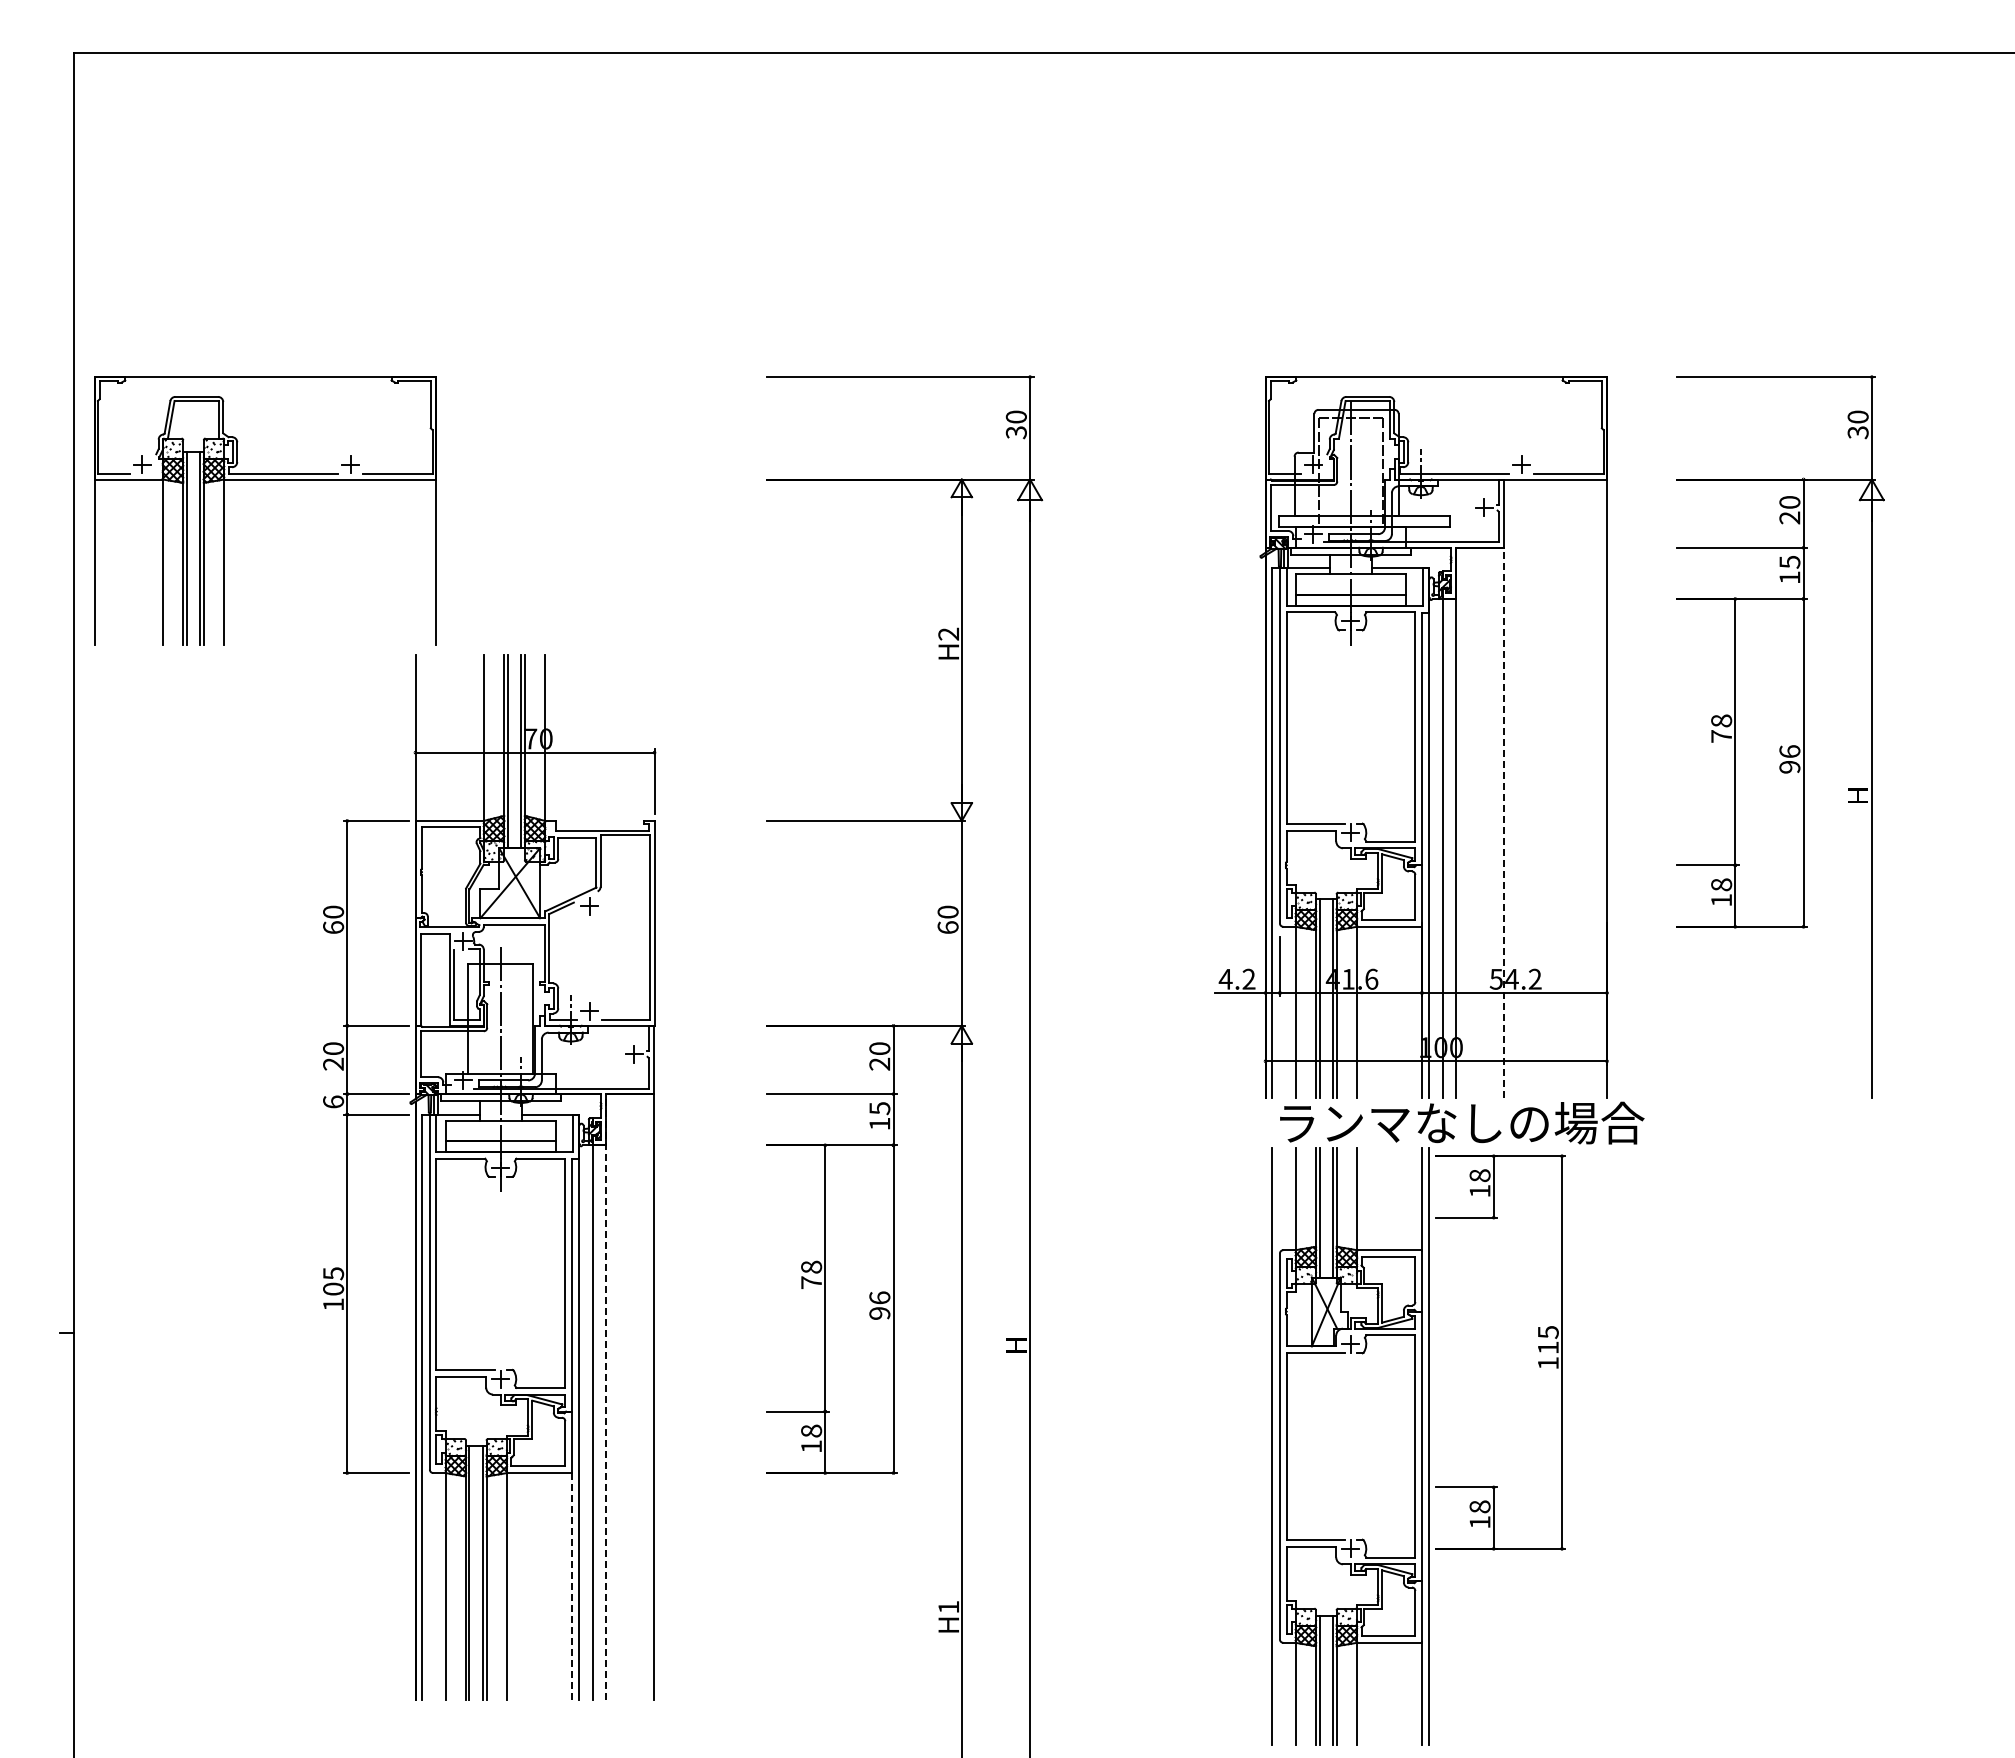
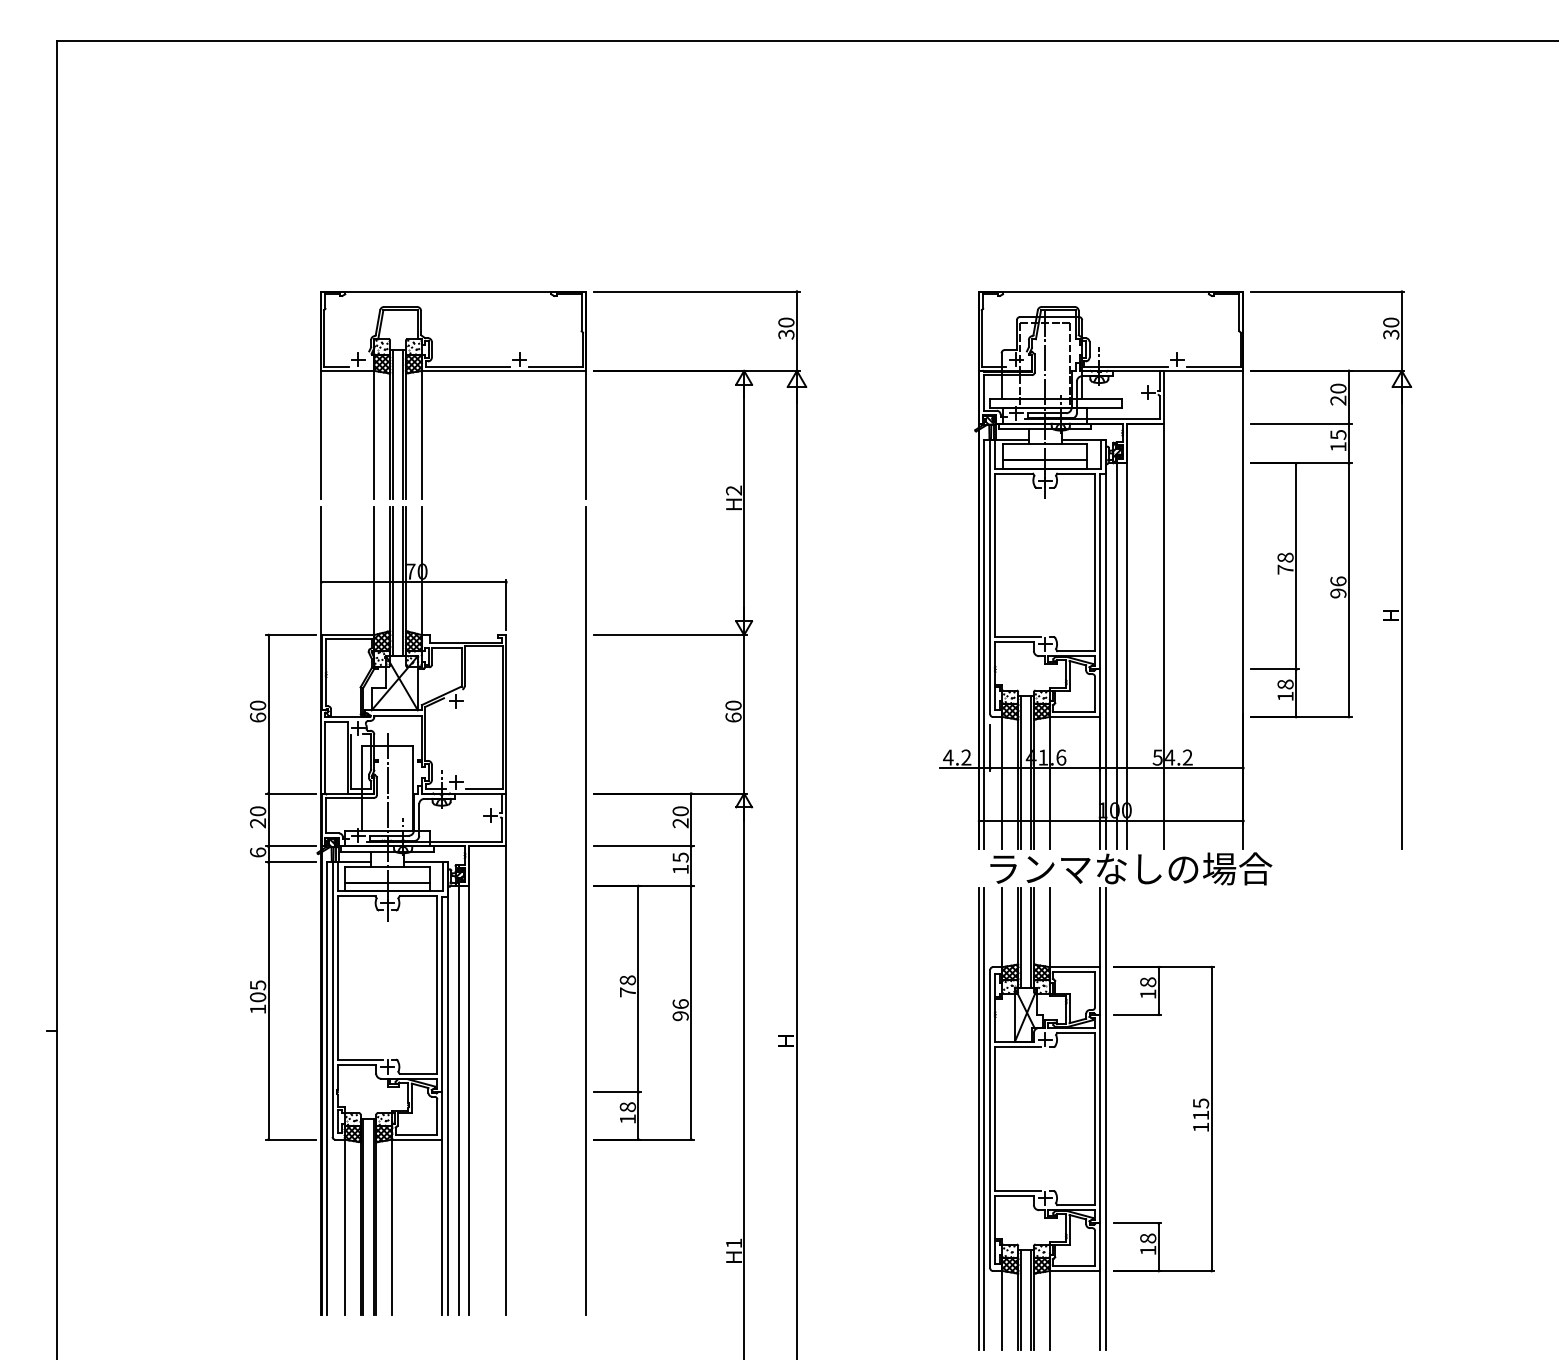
part: (265, 480) -> (453, 371), moved
part: (1780, 736) -> (1331, 569), moved
line: (1504, 822) -> (1164, 636), dashed -> solid
line: (756, 1177) -> (585, 910), added
part: (1538, 1349) -> (1193, 1116), moved
line: (606, 1396) -> (469, 1080), dashed -> solid
line: (1265, 1446) -> (979, 1119), added
line: (571, 1586) -> (442, 1227), dashed -> solid

